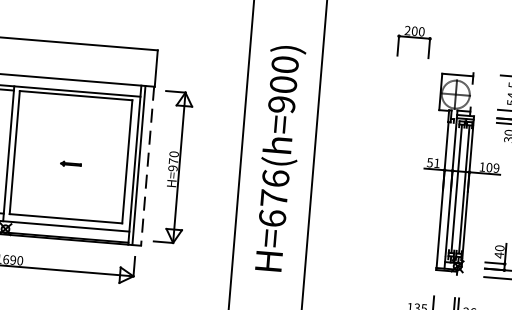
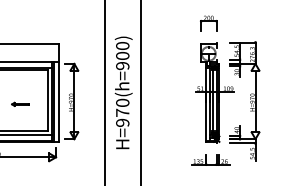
part: (413, 42) -> (208, 23), moved
part: (71, 162) -> (20, 103), size x1.67
line: (147, 167) -> (58, 102), dashed -> solid
text: (273, 197) -> (122, 112), H=676(h=900) -> H=970(h=900)

